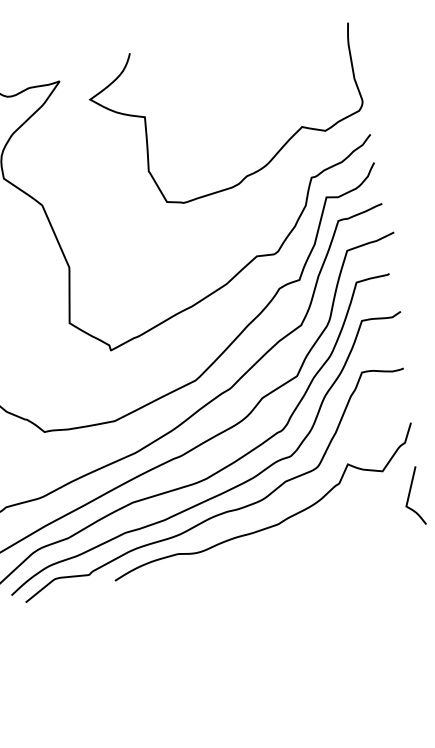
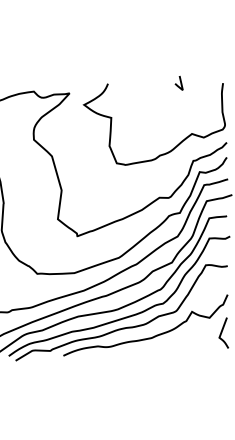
line: (267, 32) -> (180, 82), added

